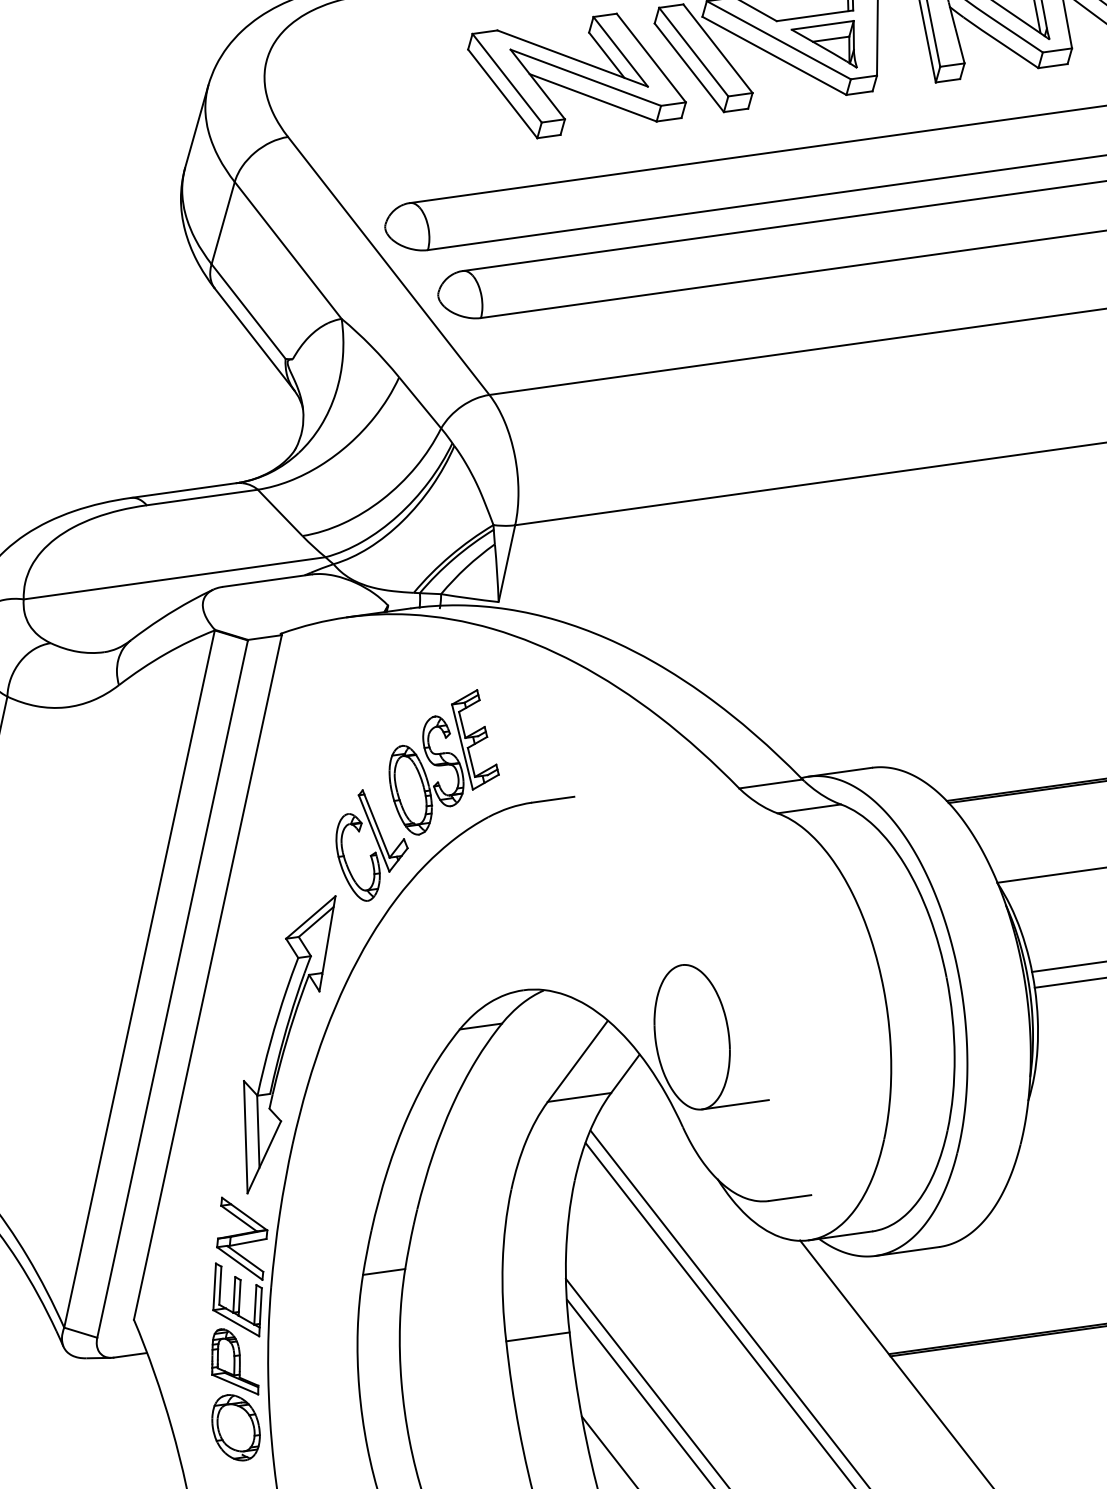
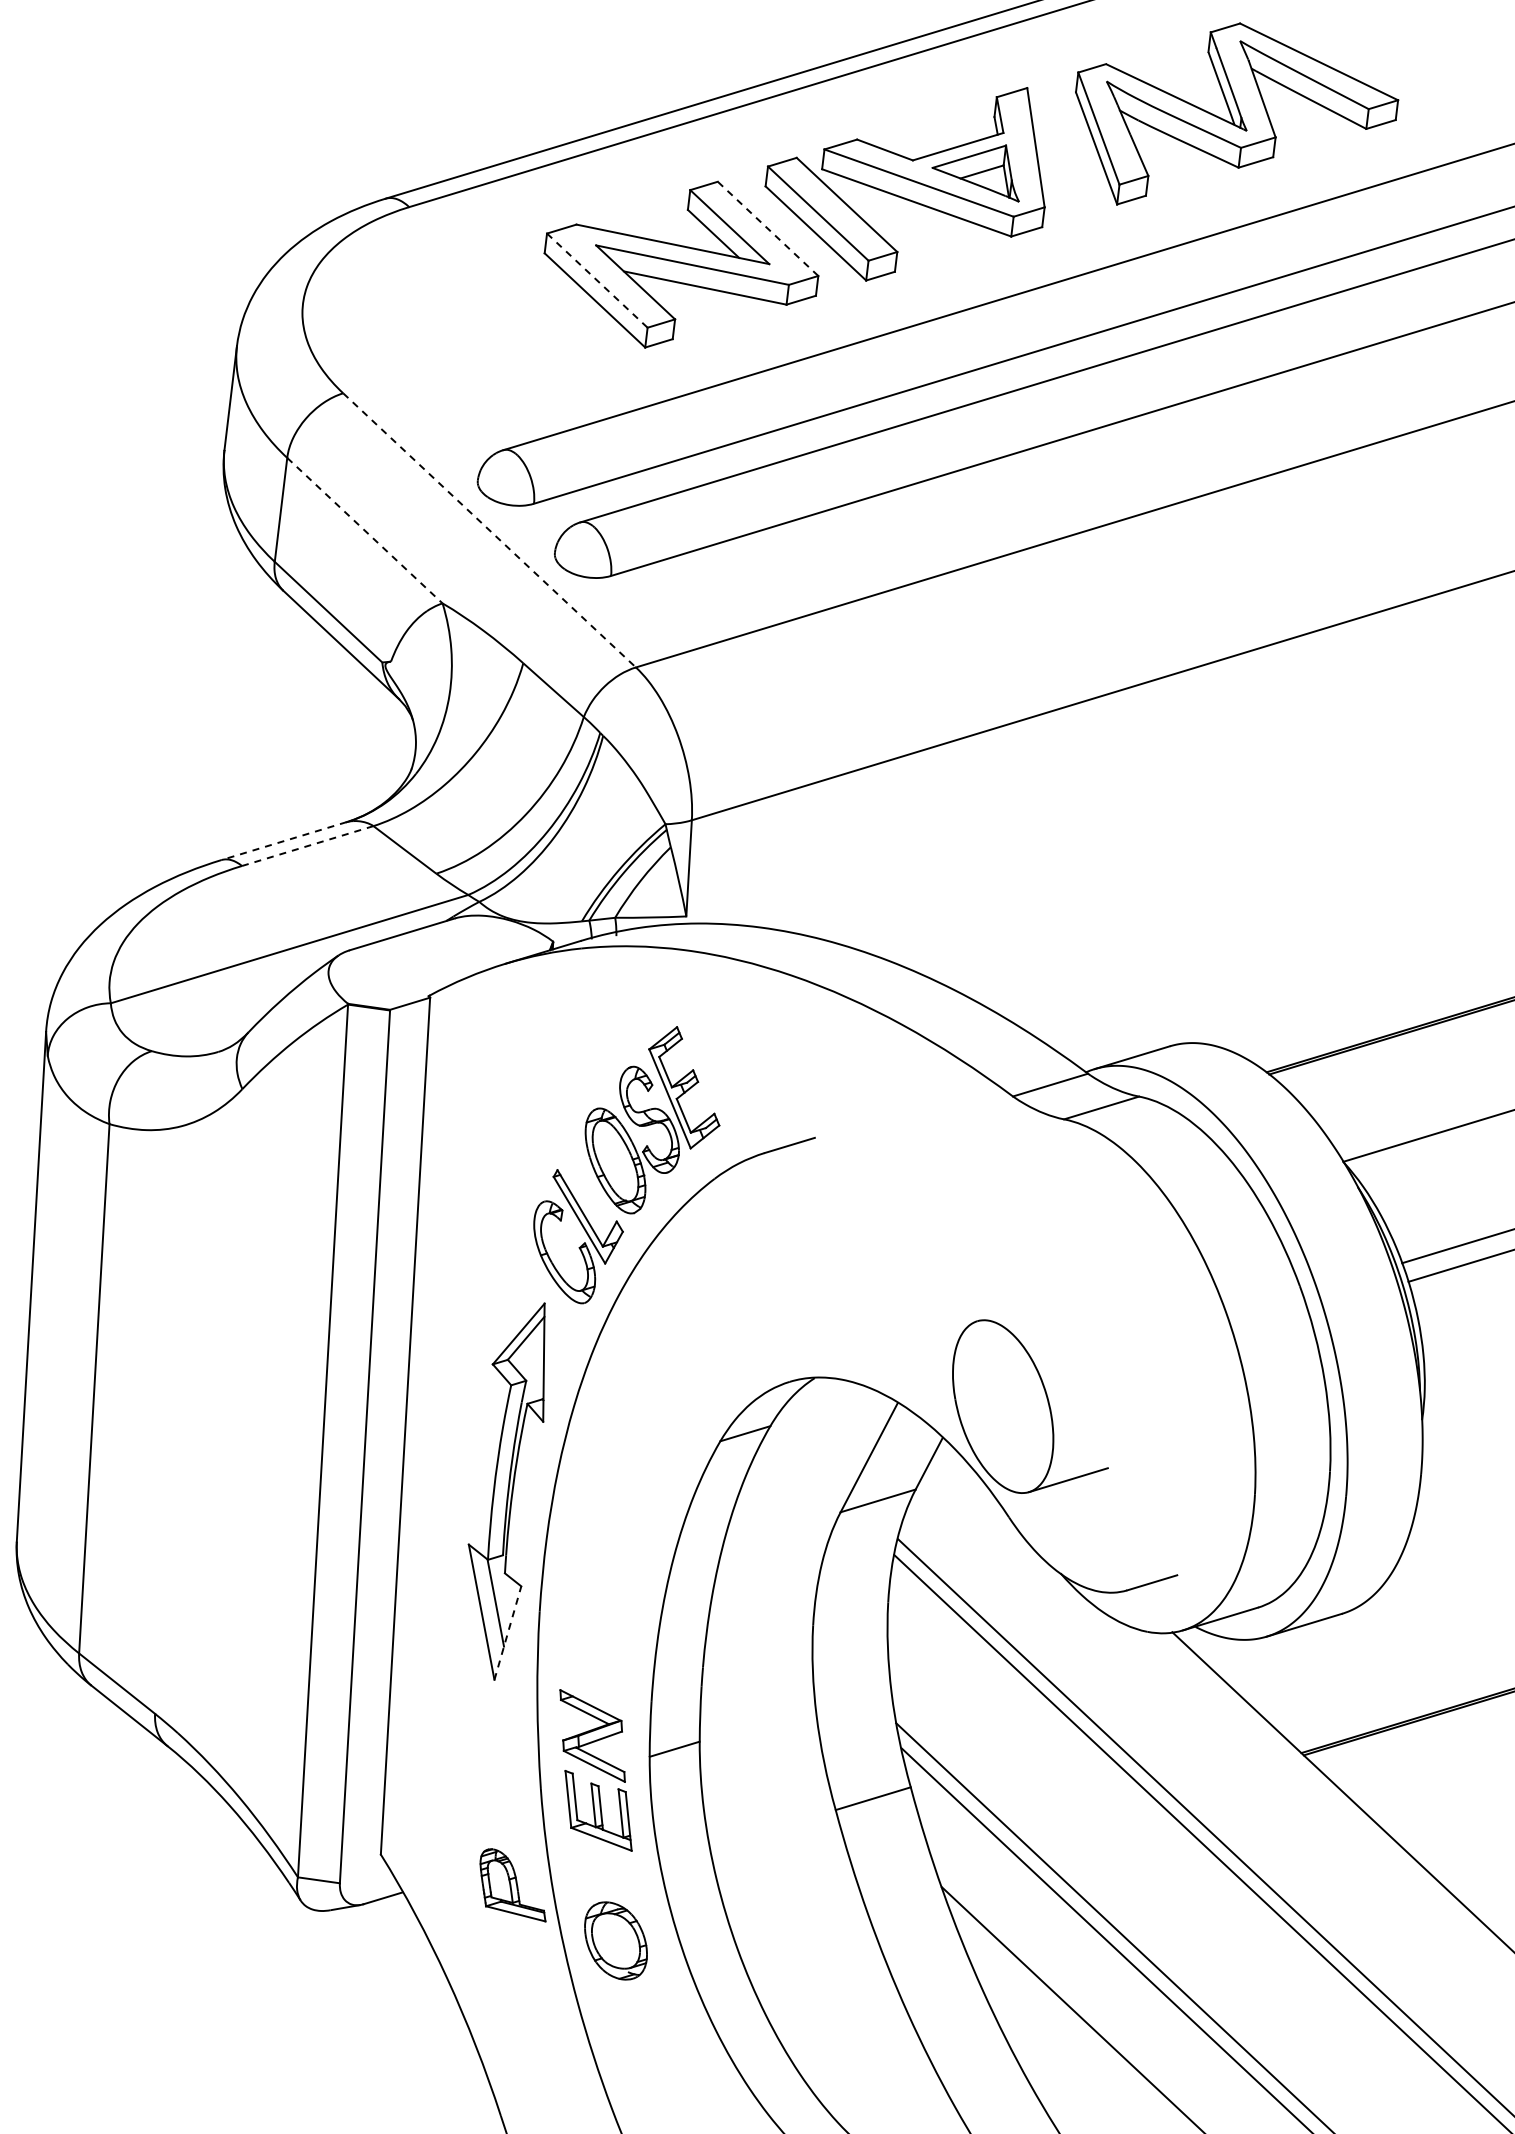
line: (651, 57) -> (768, 228), solid -> dashed
line: (507, 78) -> (597, 280), solid -> dashed
line: (288, 251) -> (365, 531), solid -> dashed
line: (388, 266) -> (489, 530), solid -> dashed
line: (183, 490) -> (283, 841), solid -> dashed
line: (202, 497) -> (307, 846), solid -> dashed
line: (263, 1157) -> (507, 1633), solid -> dashed
part: (240, 1266) -> (595, 1770), moved
part: (235, 1427) -> (615, 1940), moved

